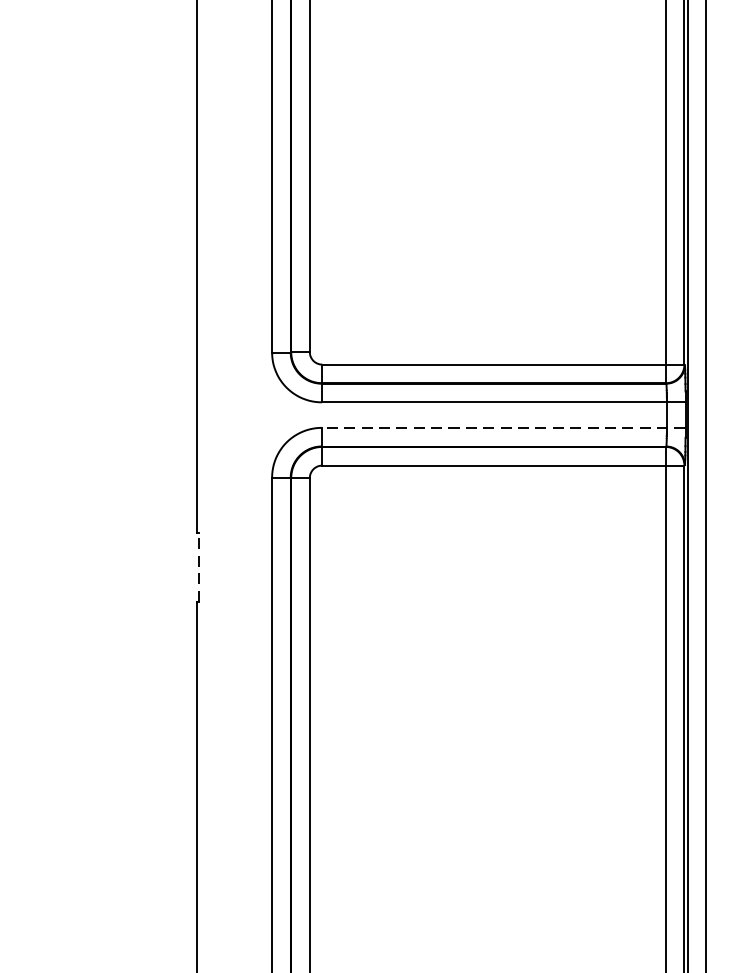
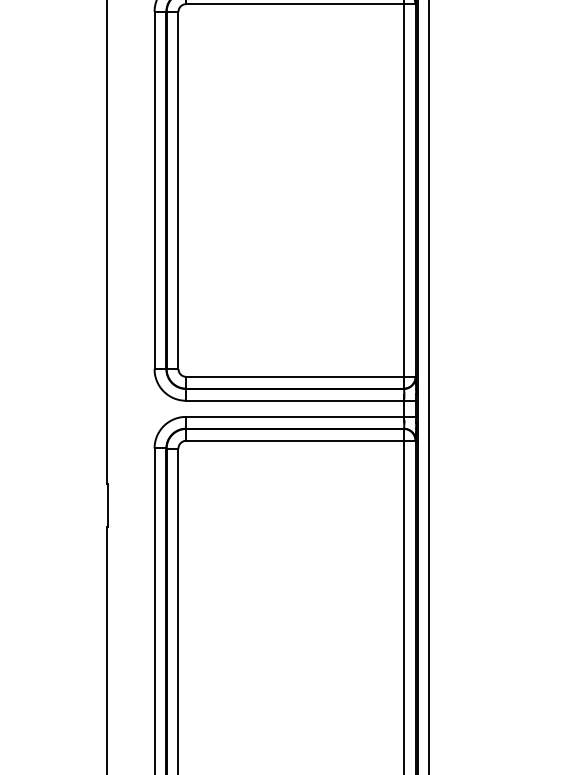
line: (502, 427) -> (300, 416), dashed -> solid
line: (199, 567) -> (108, 505), dashed -> solid

